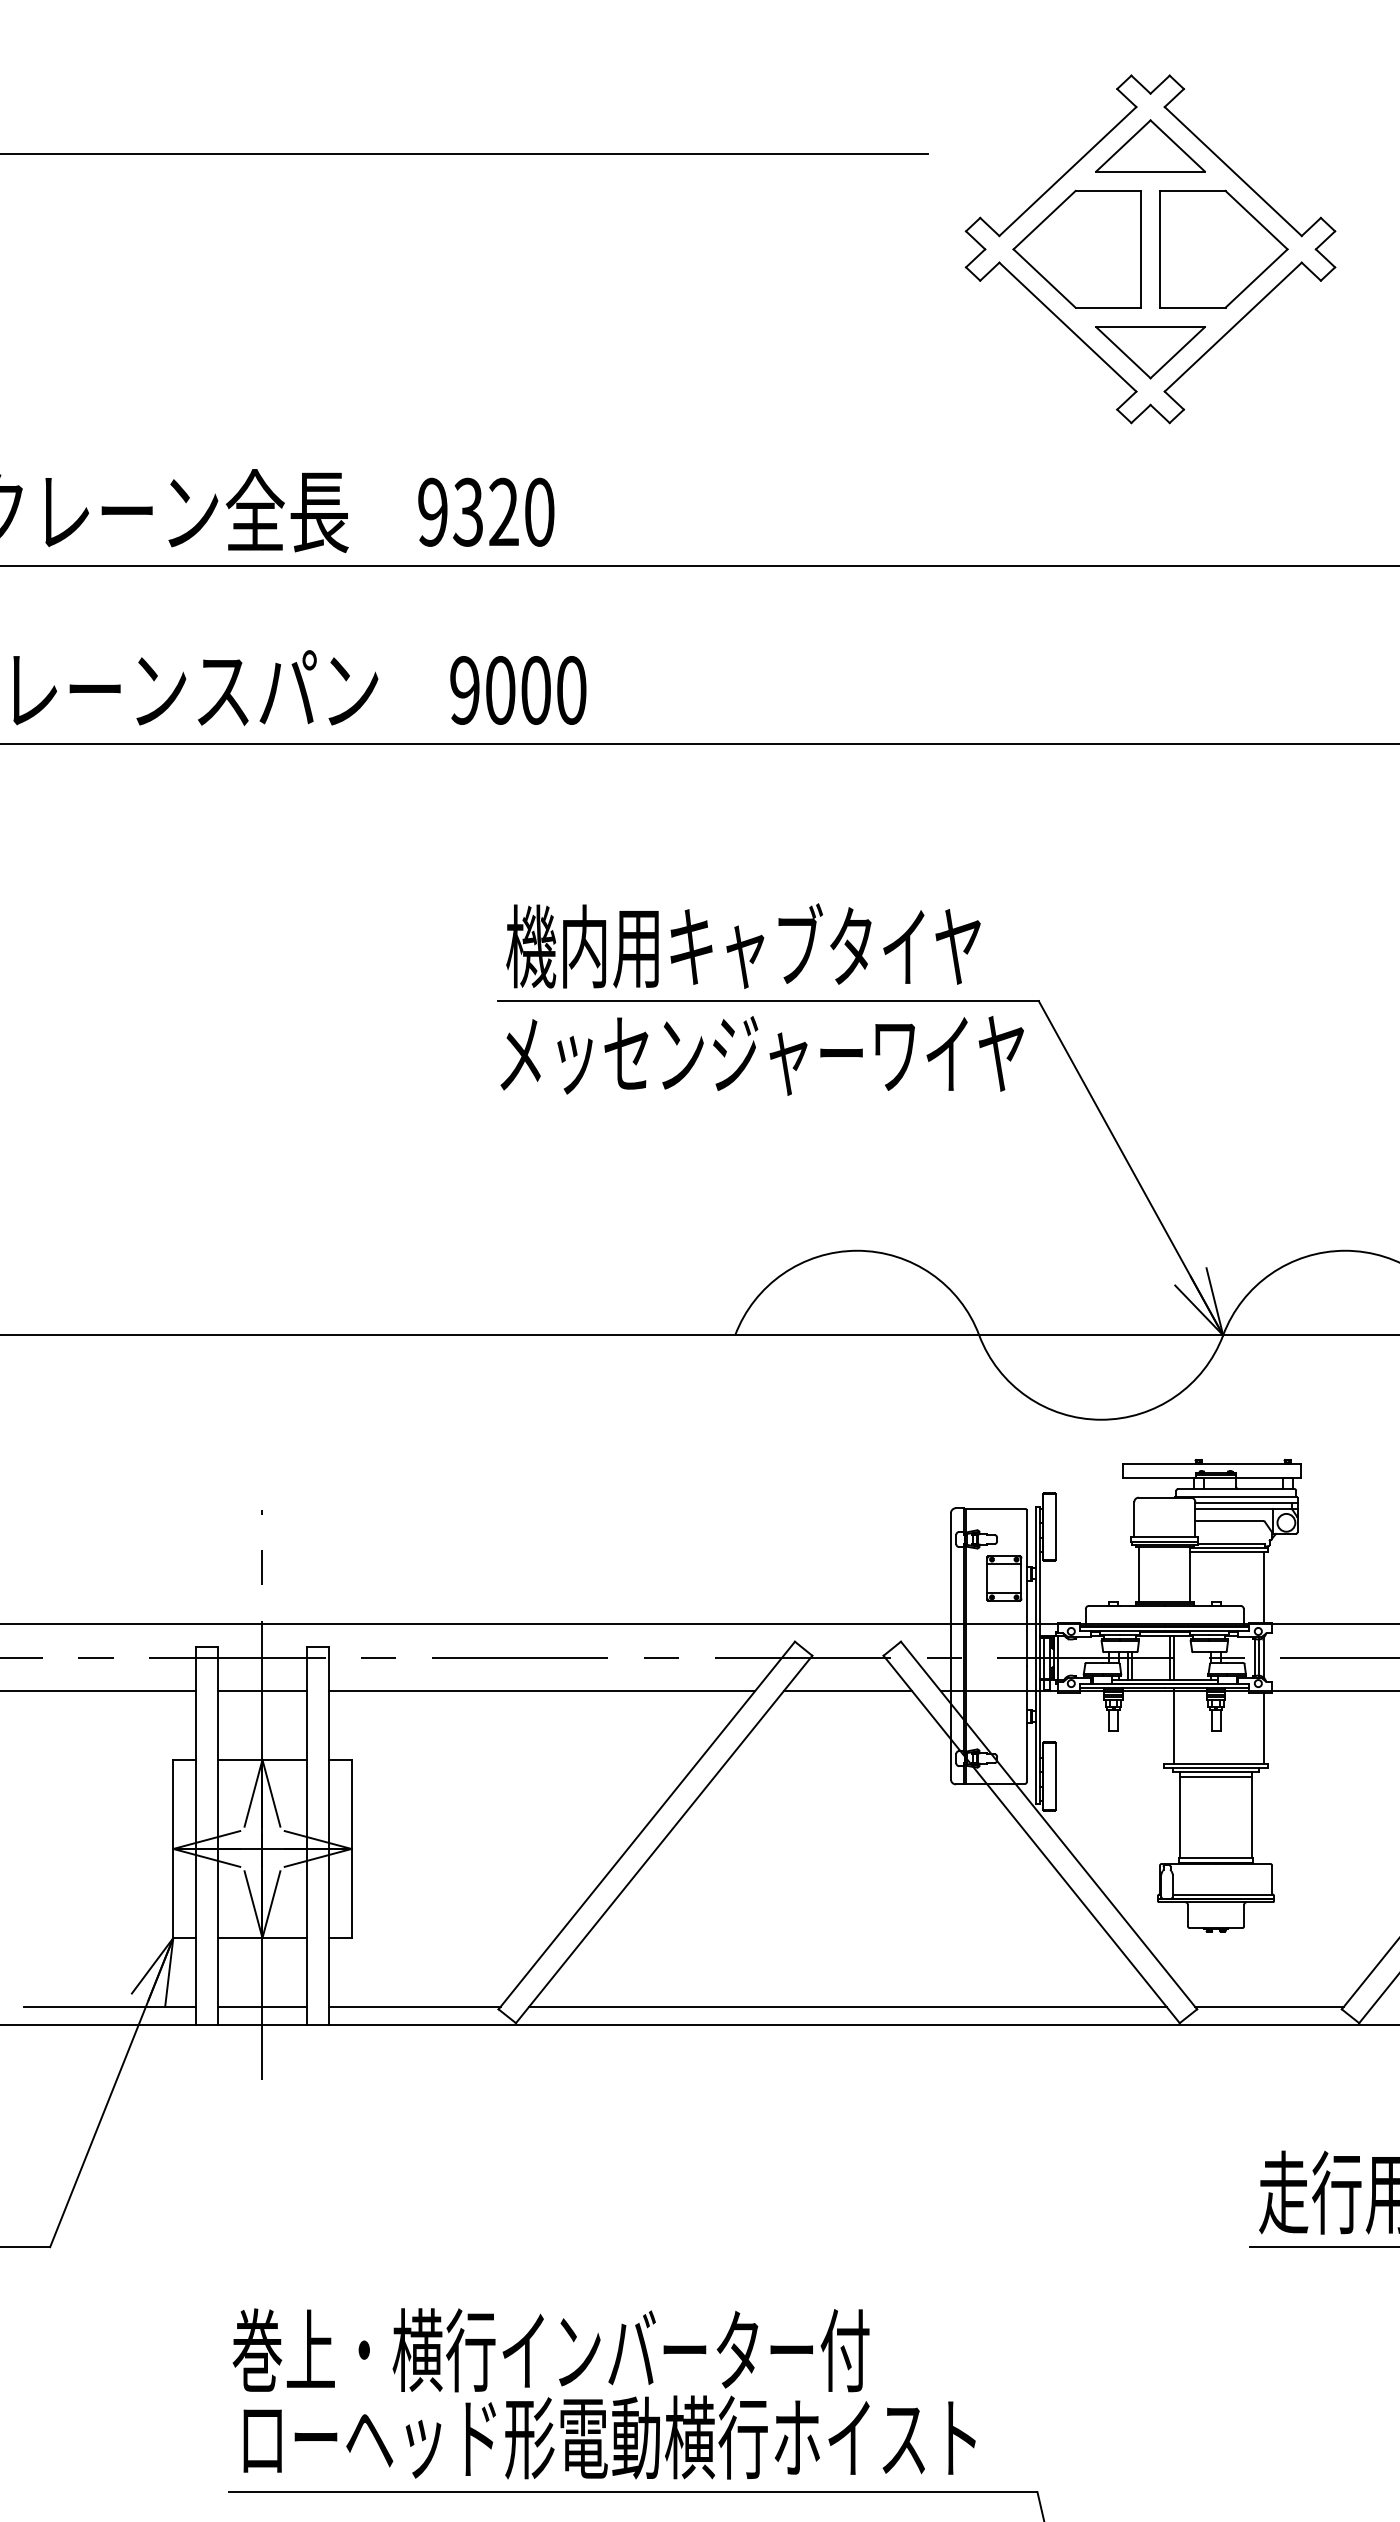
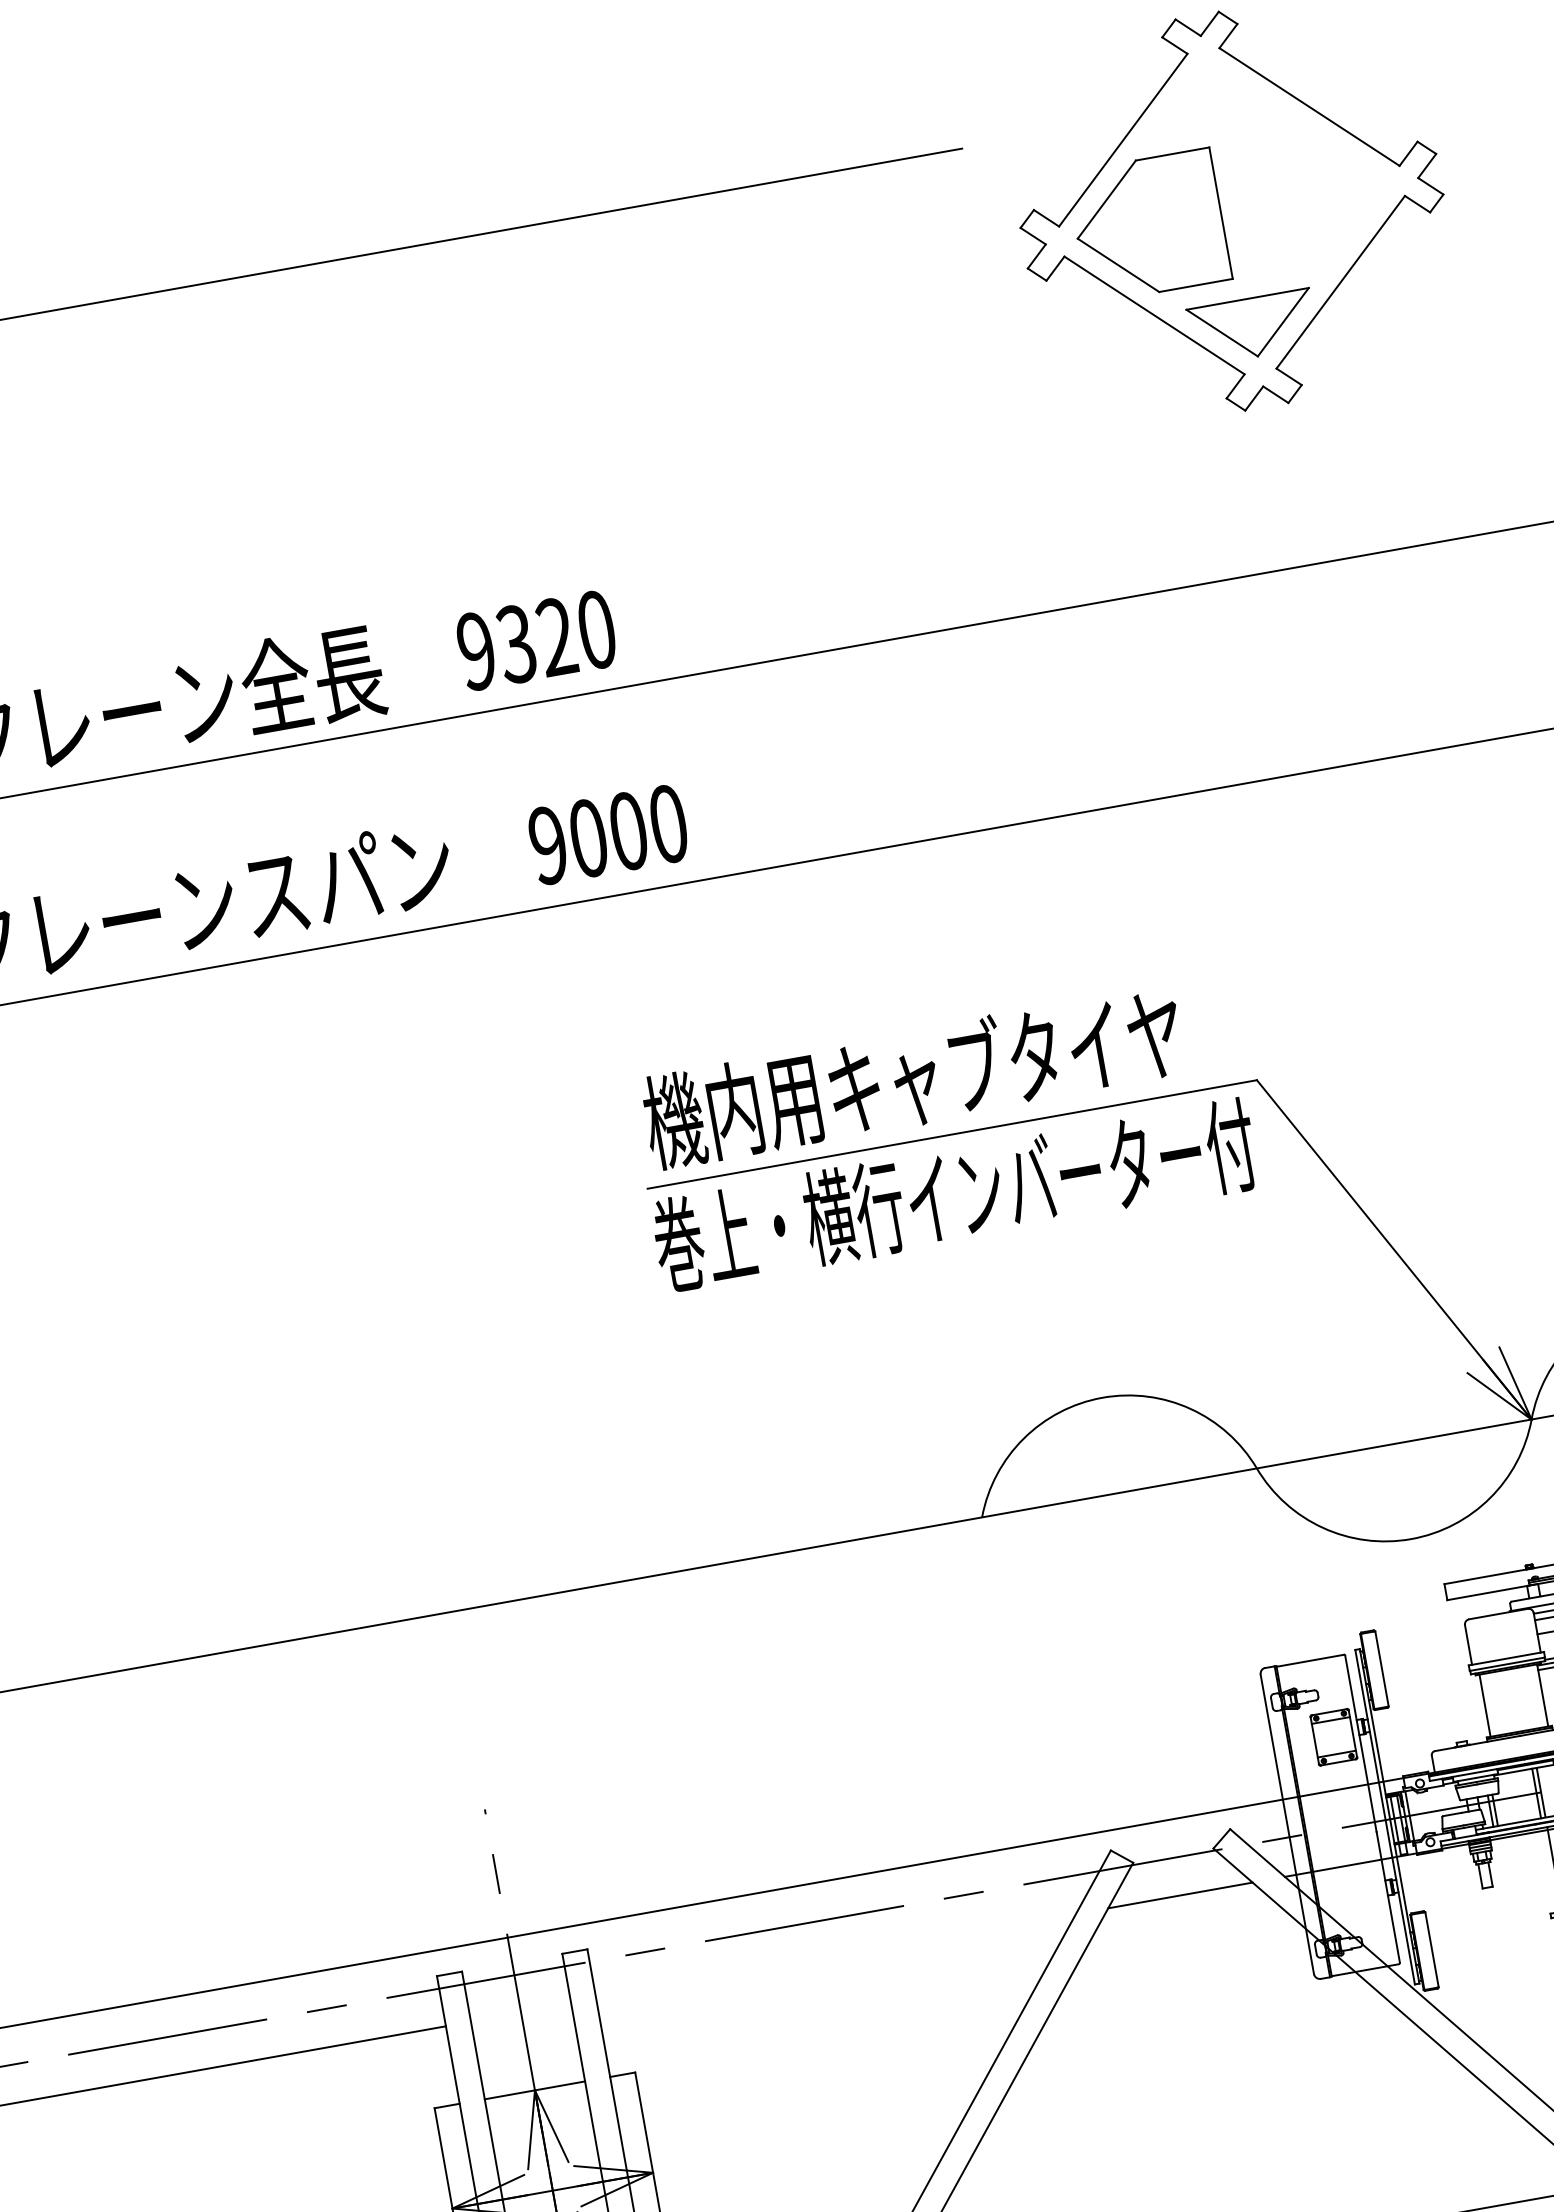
part: (1150, 145) -> (1211, 94), removed
part: (1223, 248) -> (1313, 195), removed
text: (760, 1053) -> (954, 1195), メッセンジャーワイヤ -> 巻上・横行インバーター付
line: (262, 1691) -> (521, 2013), removed
line: (542, 1691) -> (836, 1957), removed

